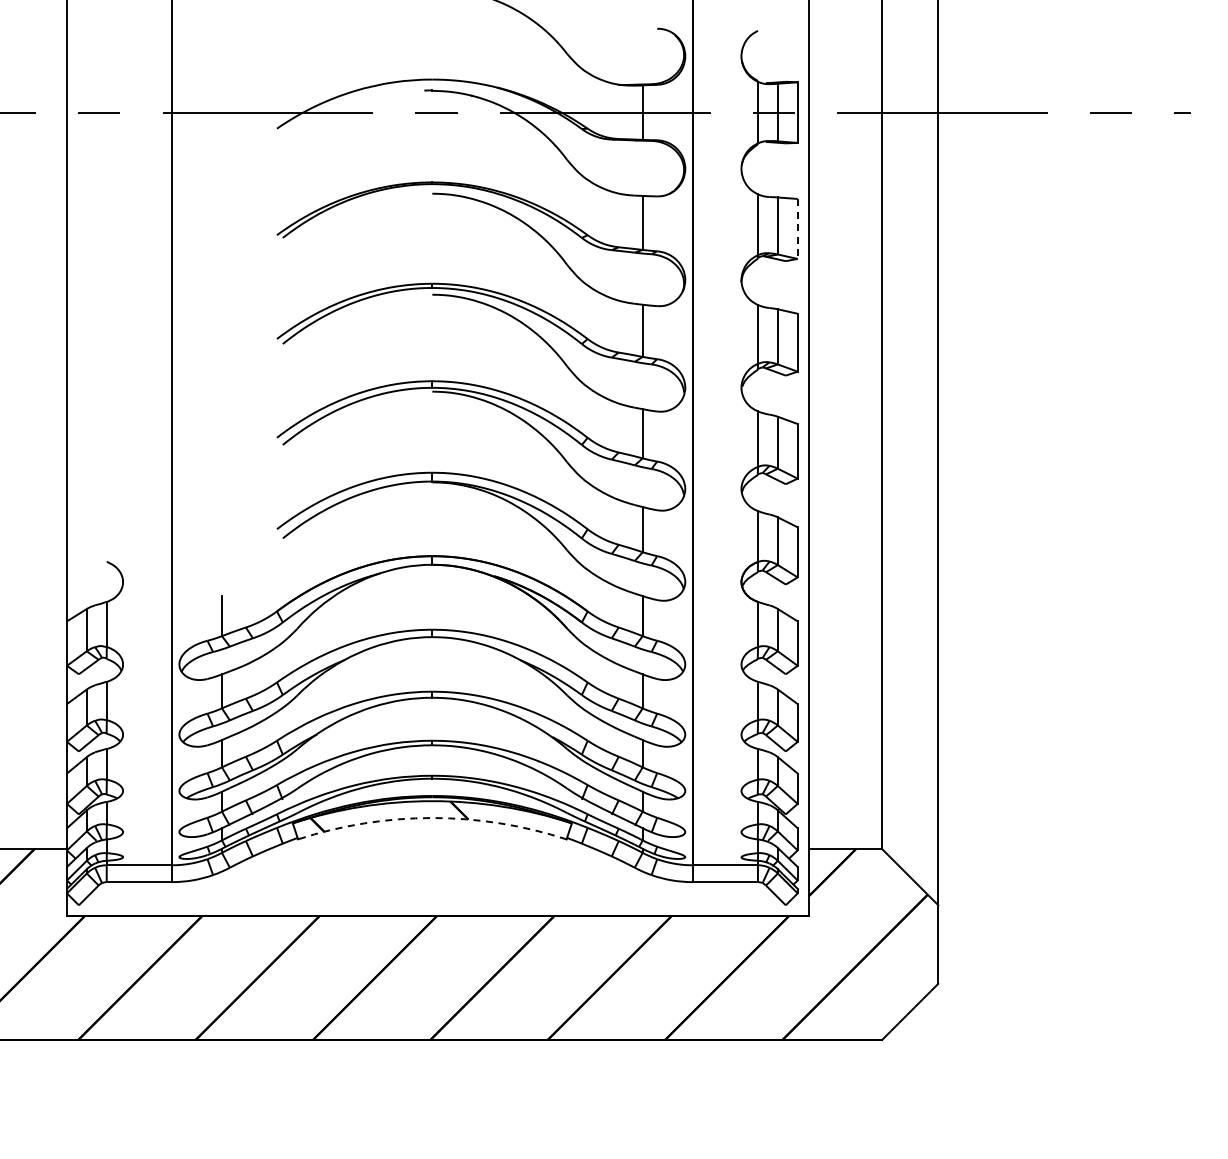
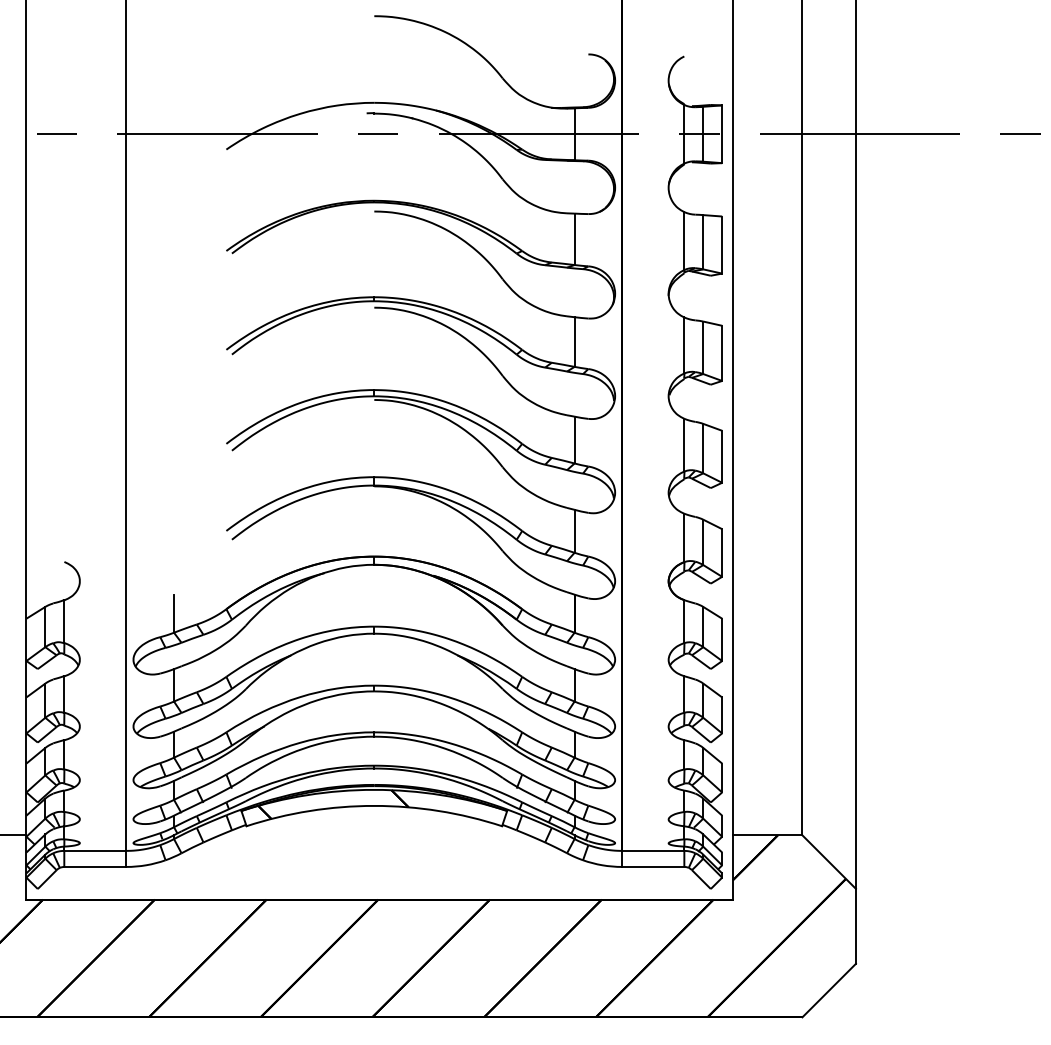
line: (797, 228) -> (721, 244), dashed -> solid
arc: (432, 818) -> (374, 806), dashed -> solid

